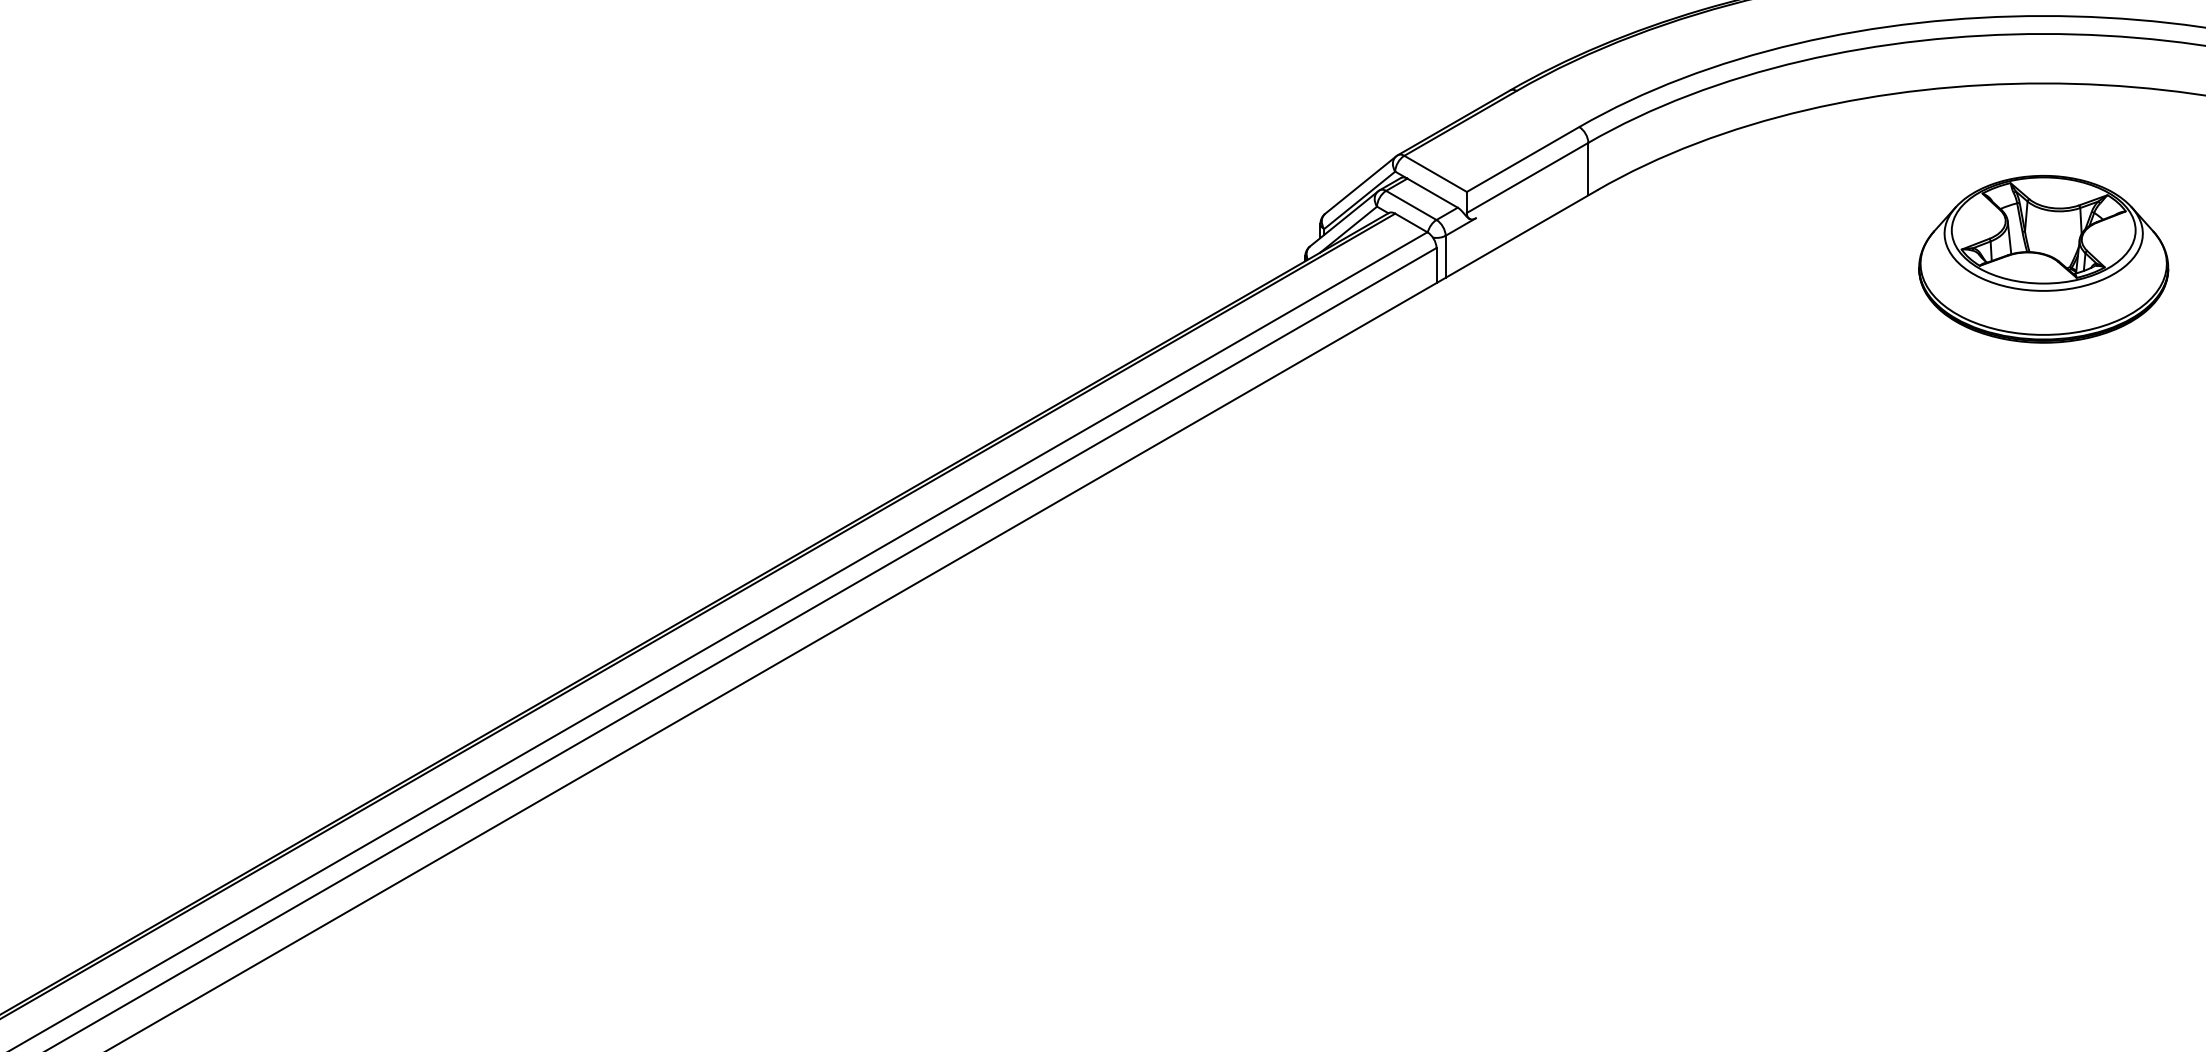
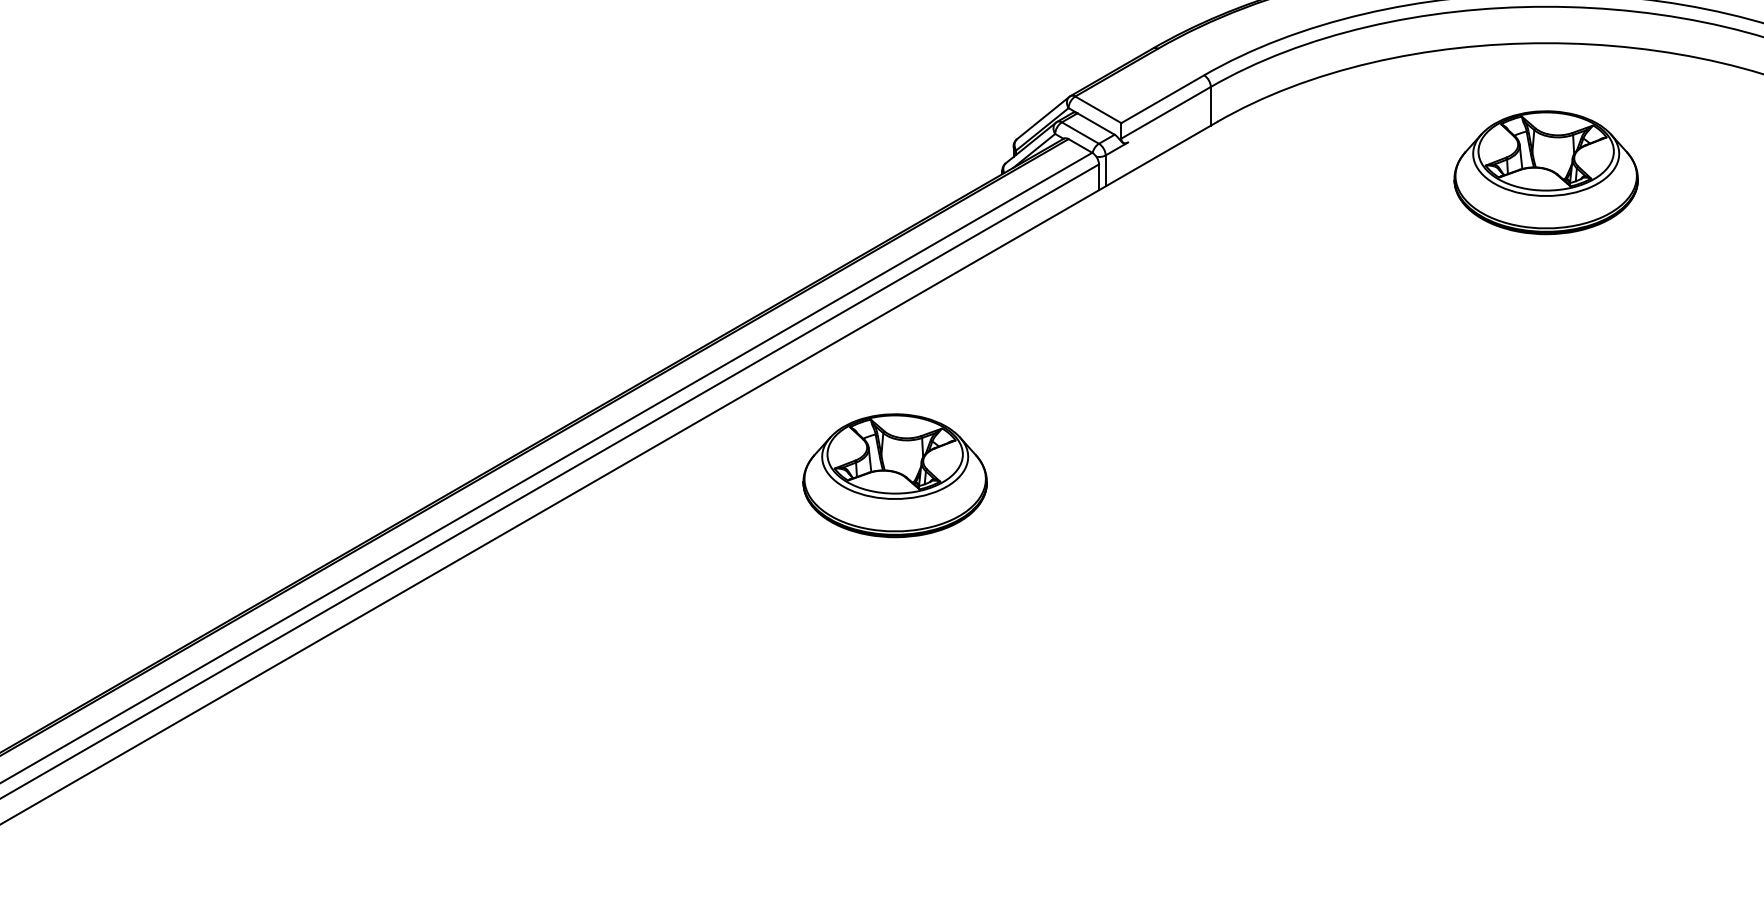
part: (1158, 670) -> (894, 475), added

